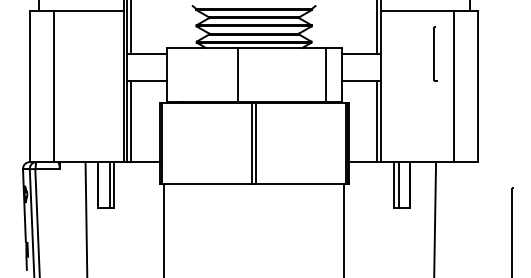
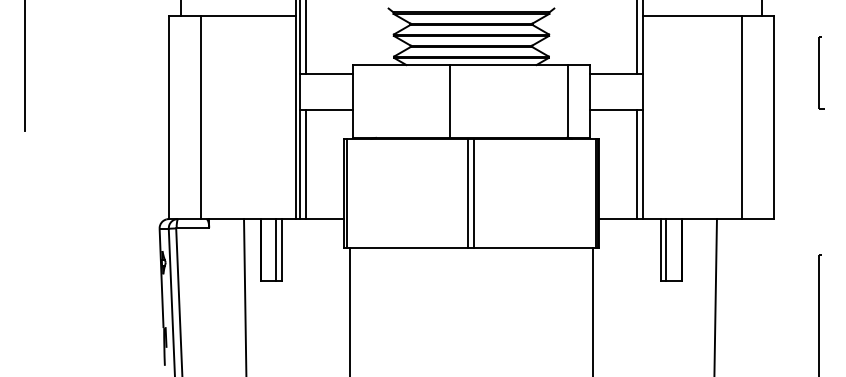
part: (435, 53) -> (821, 72), moved

